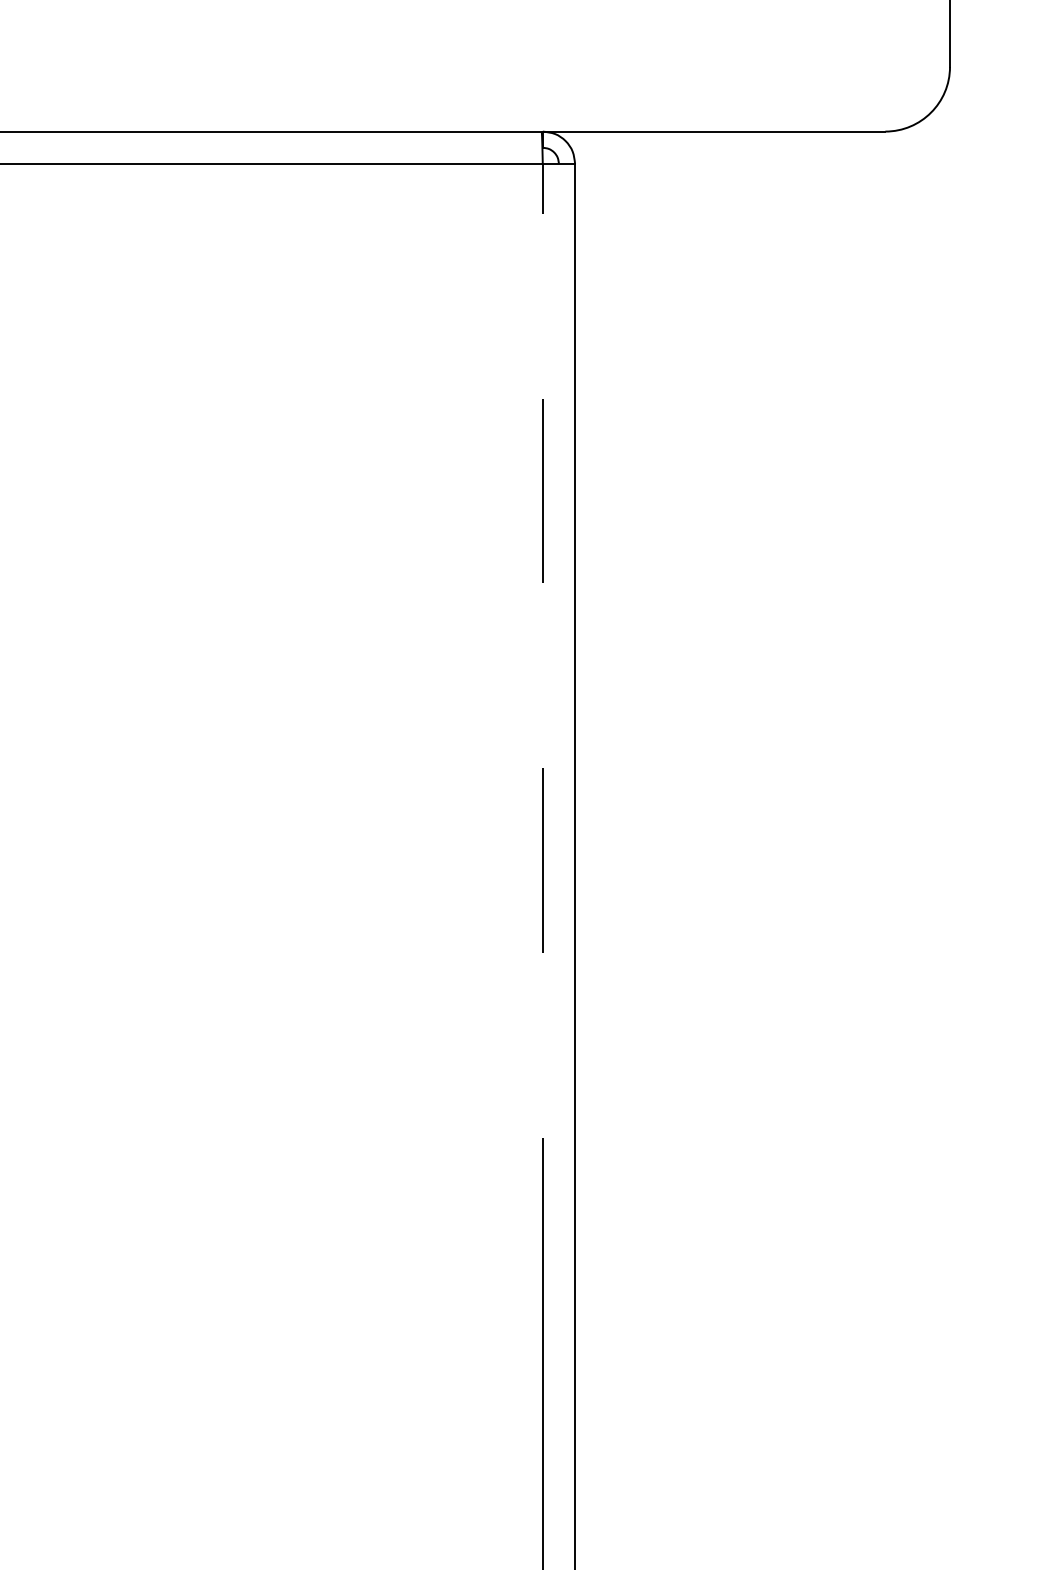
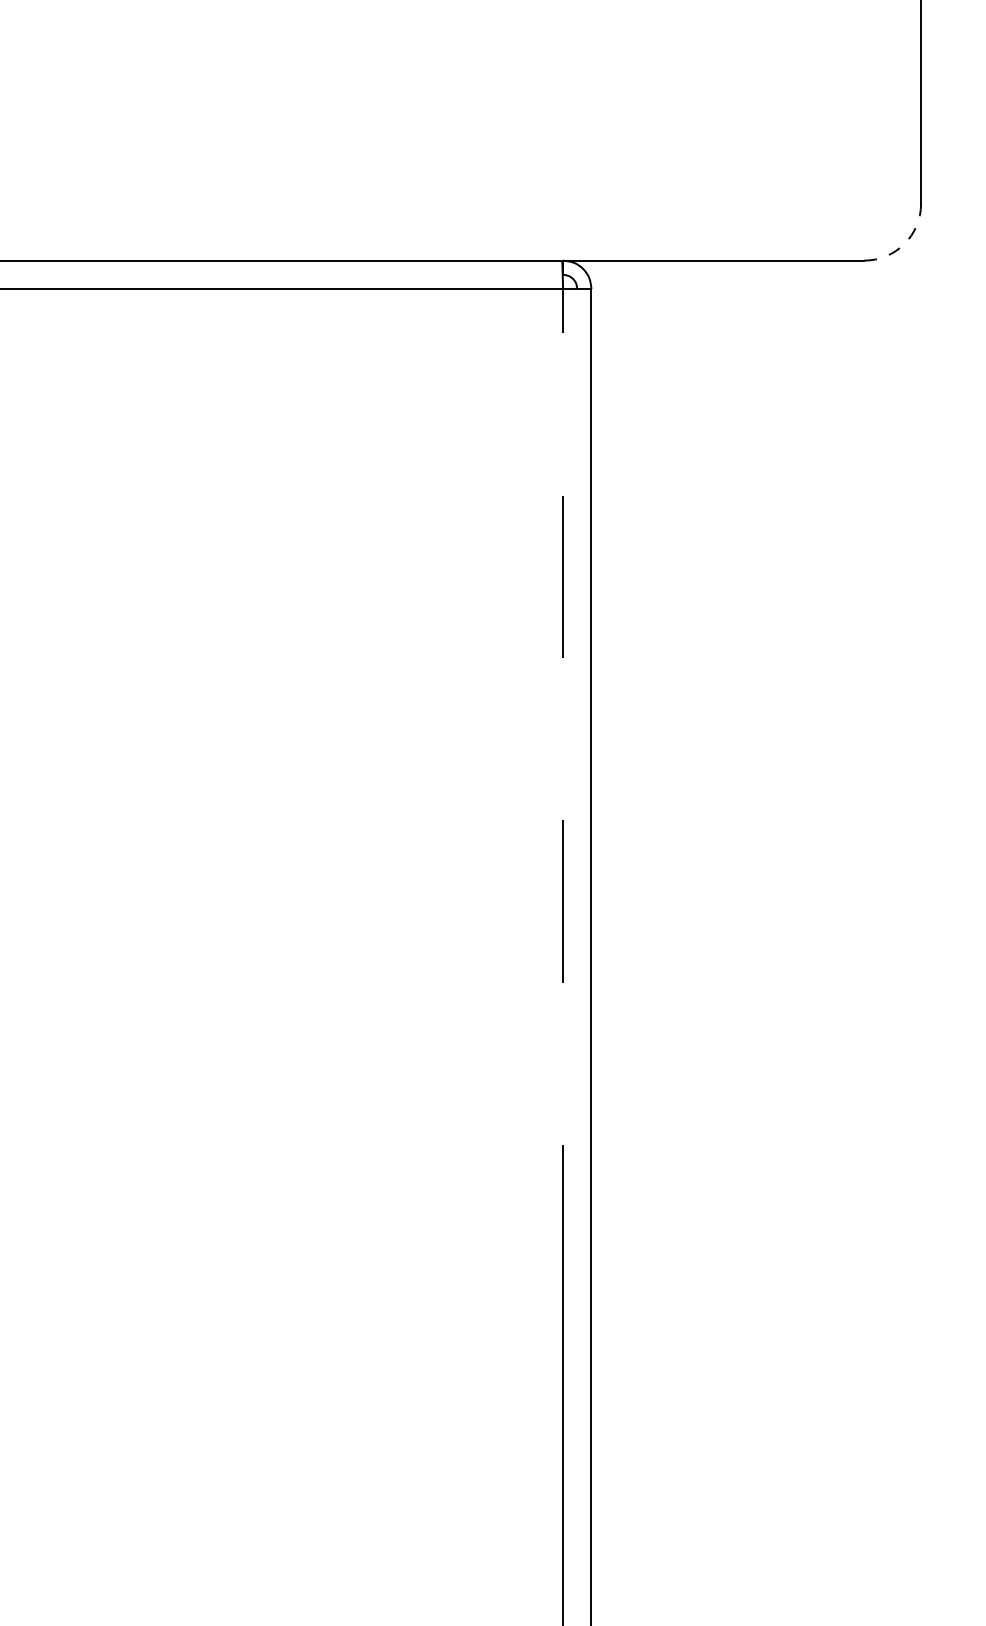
arc: (931, 112) -> (904, 243), solid -> dashed

